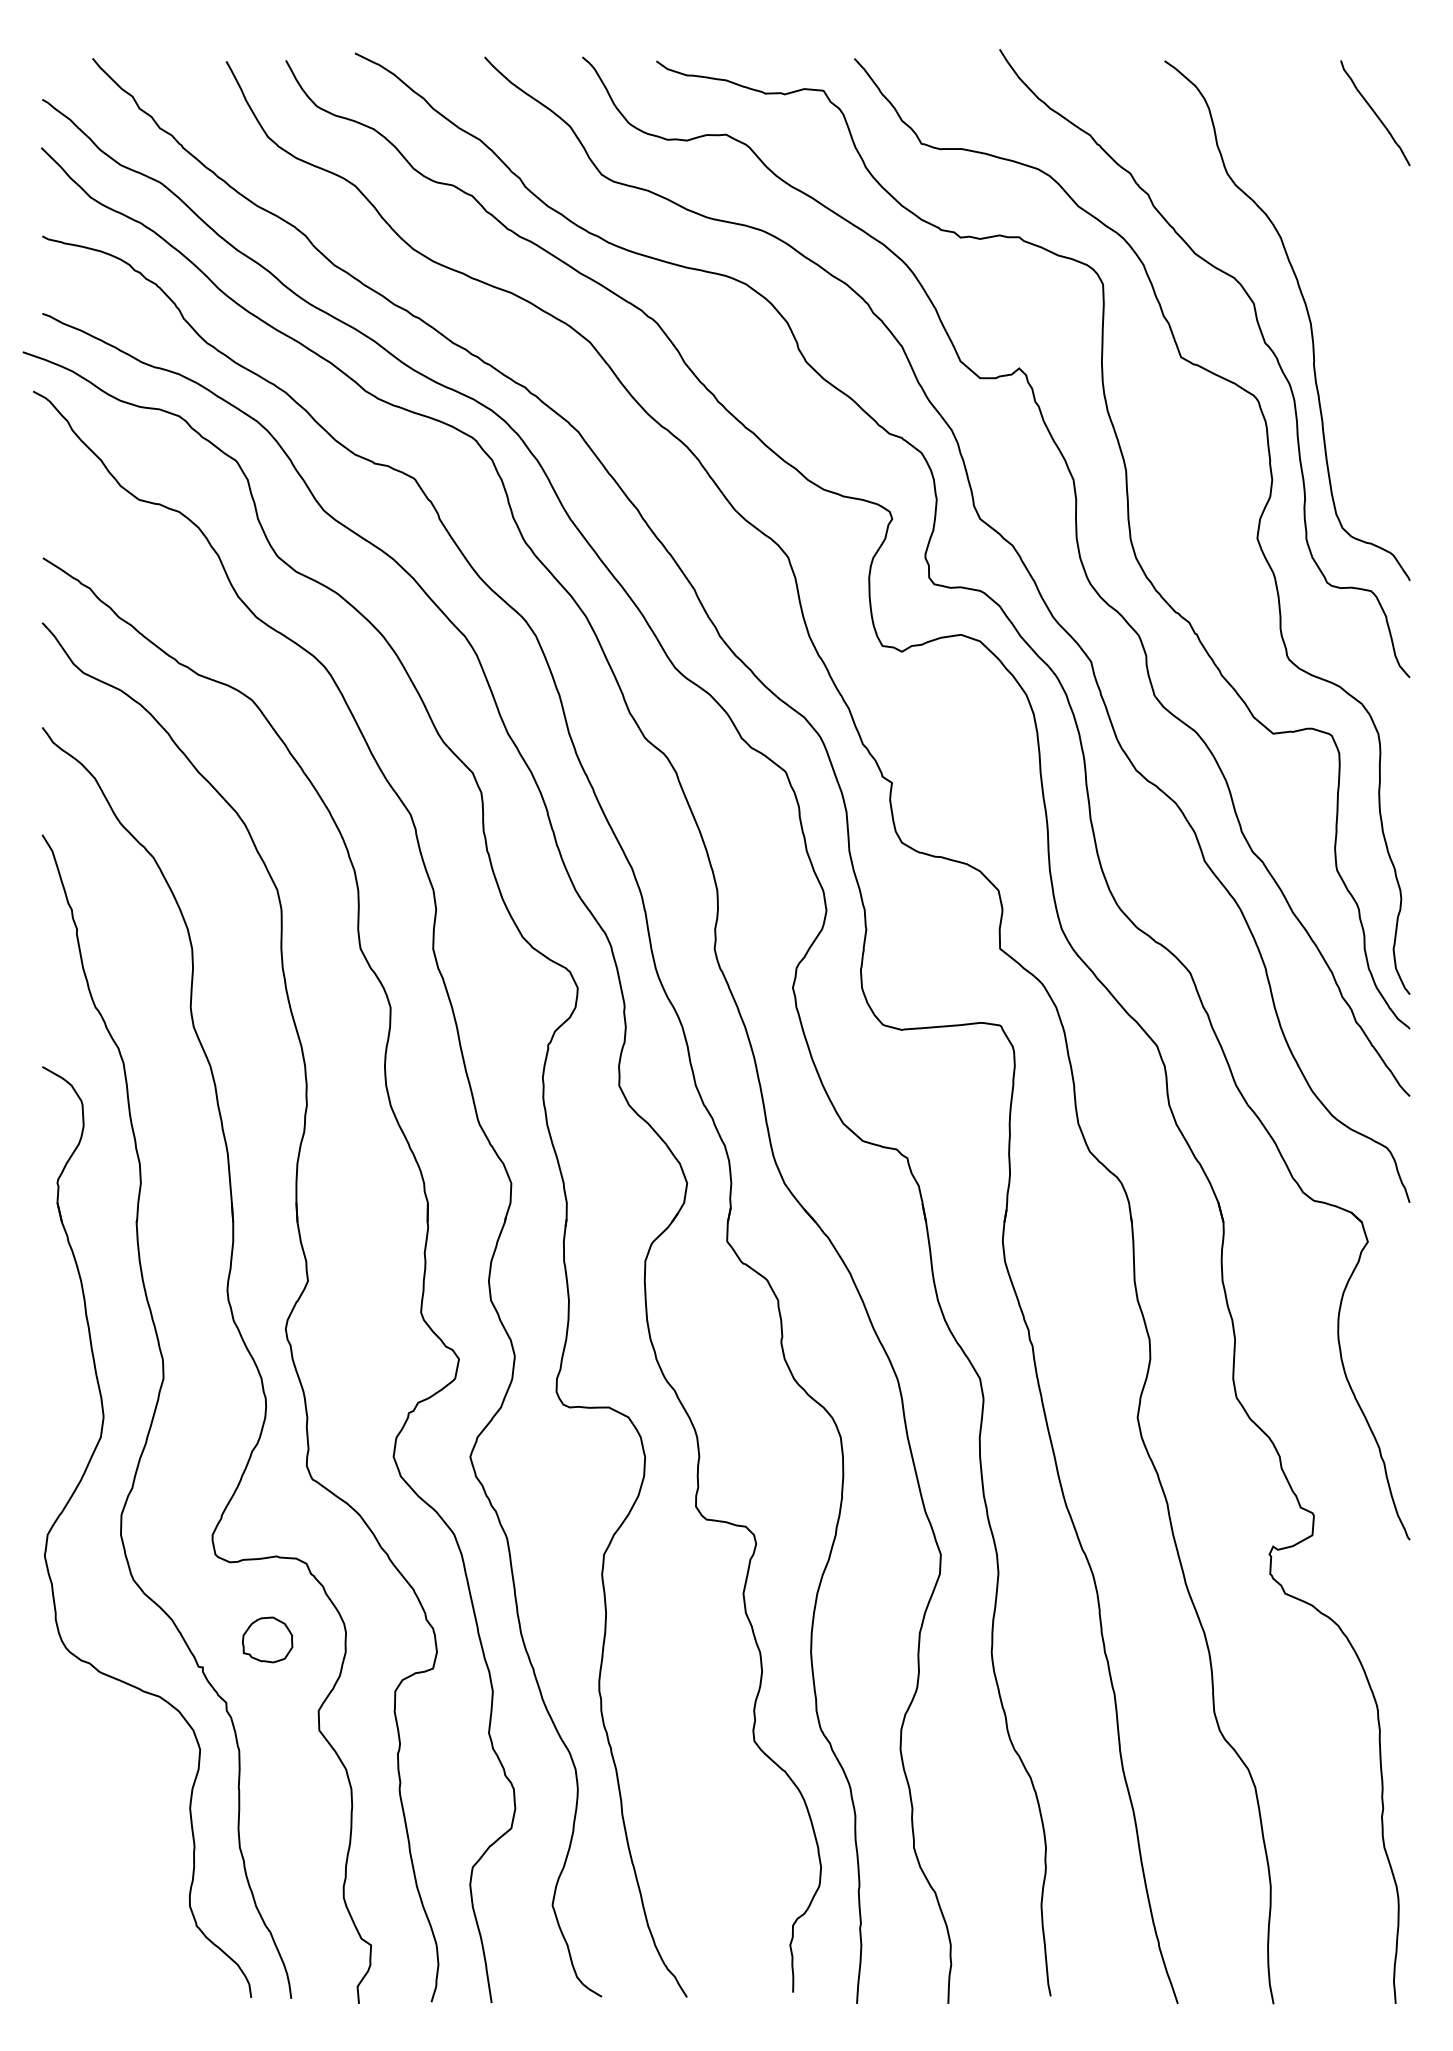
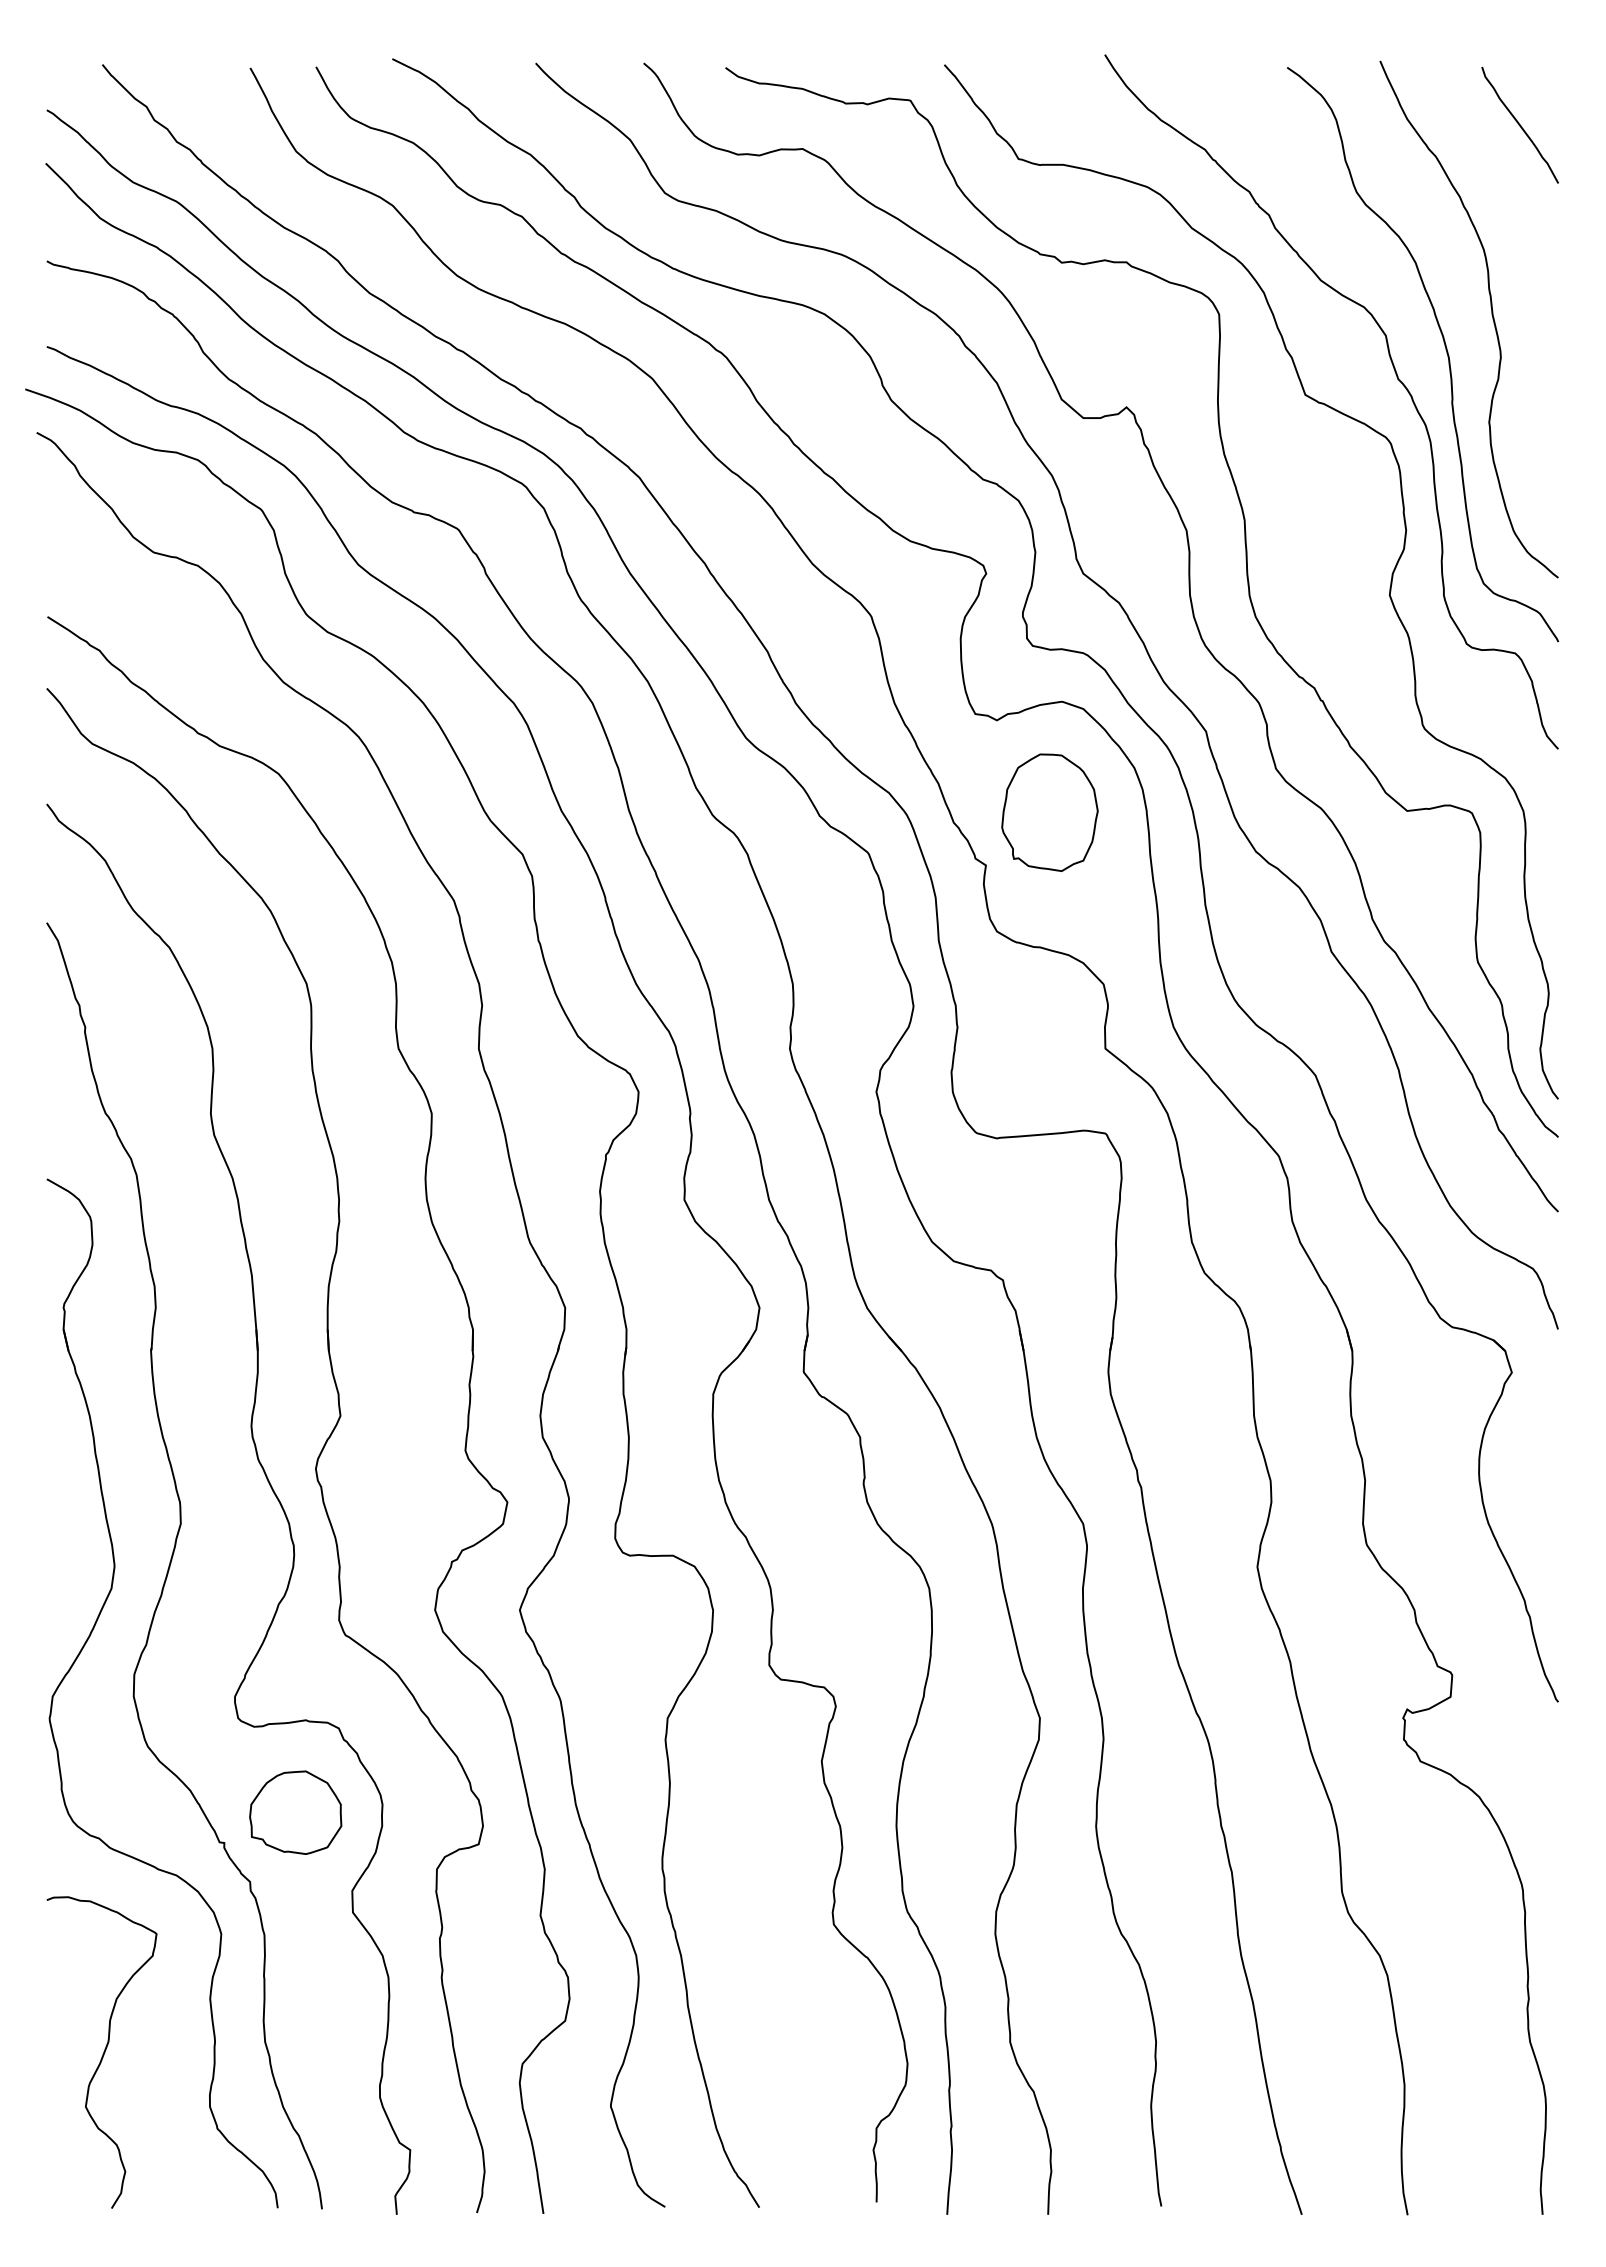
curve: (1349, 285) -> (1491, 315), added
part: (949, 735) -> (1049, 812), added
part: (267, 1639) -> (295, 1812), size x1.67
curve: (93, 1857) -> (103, 2052), added

